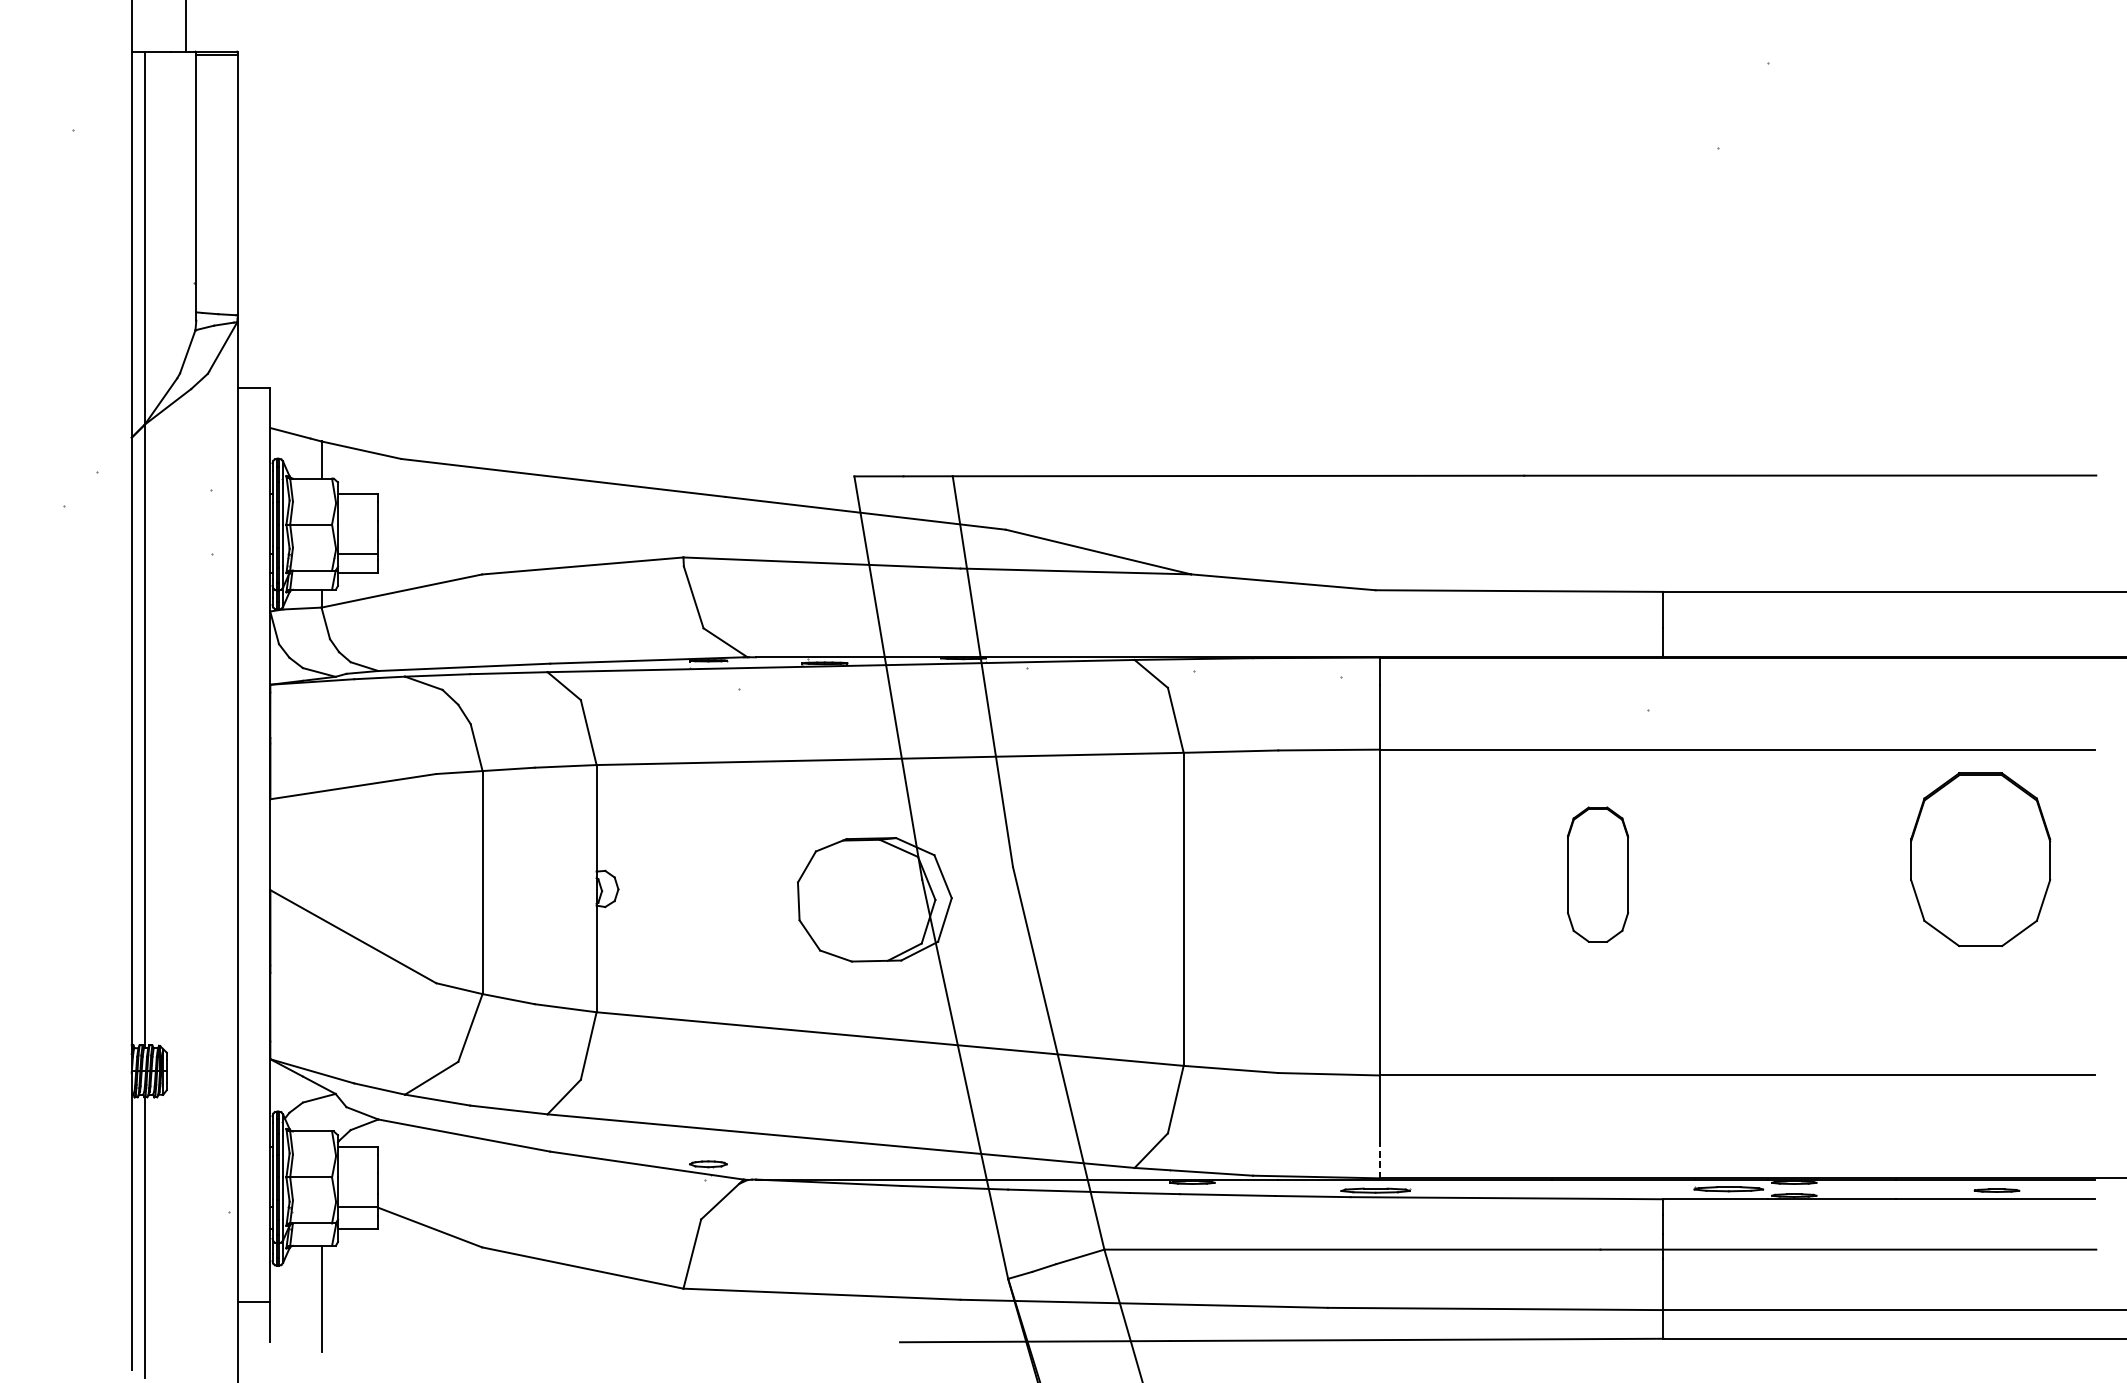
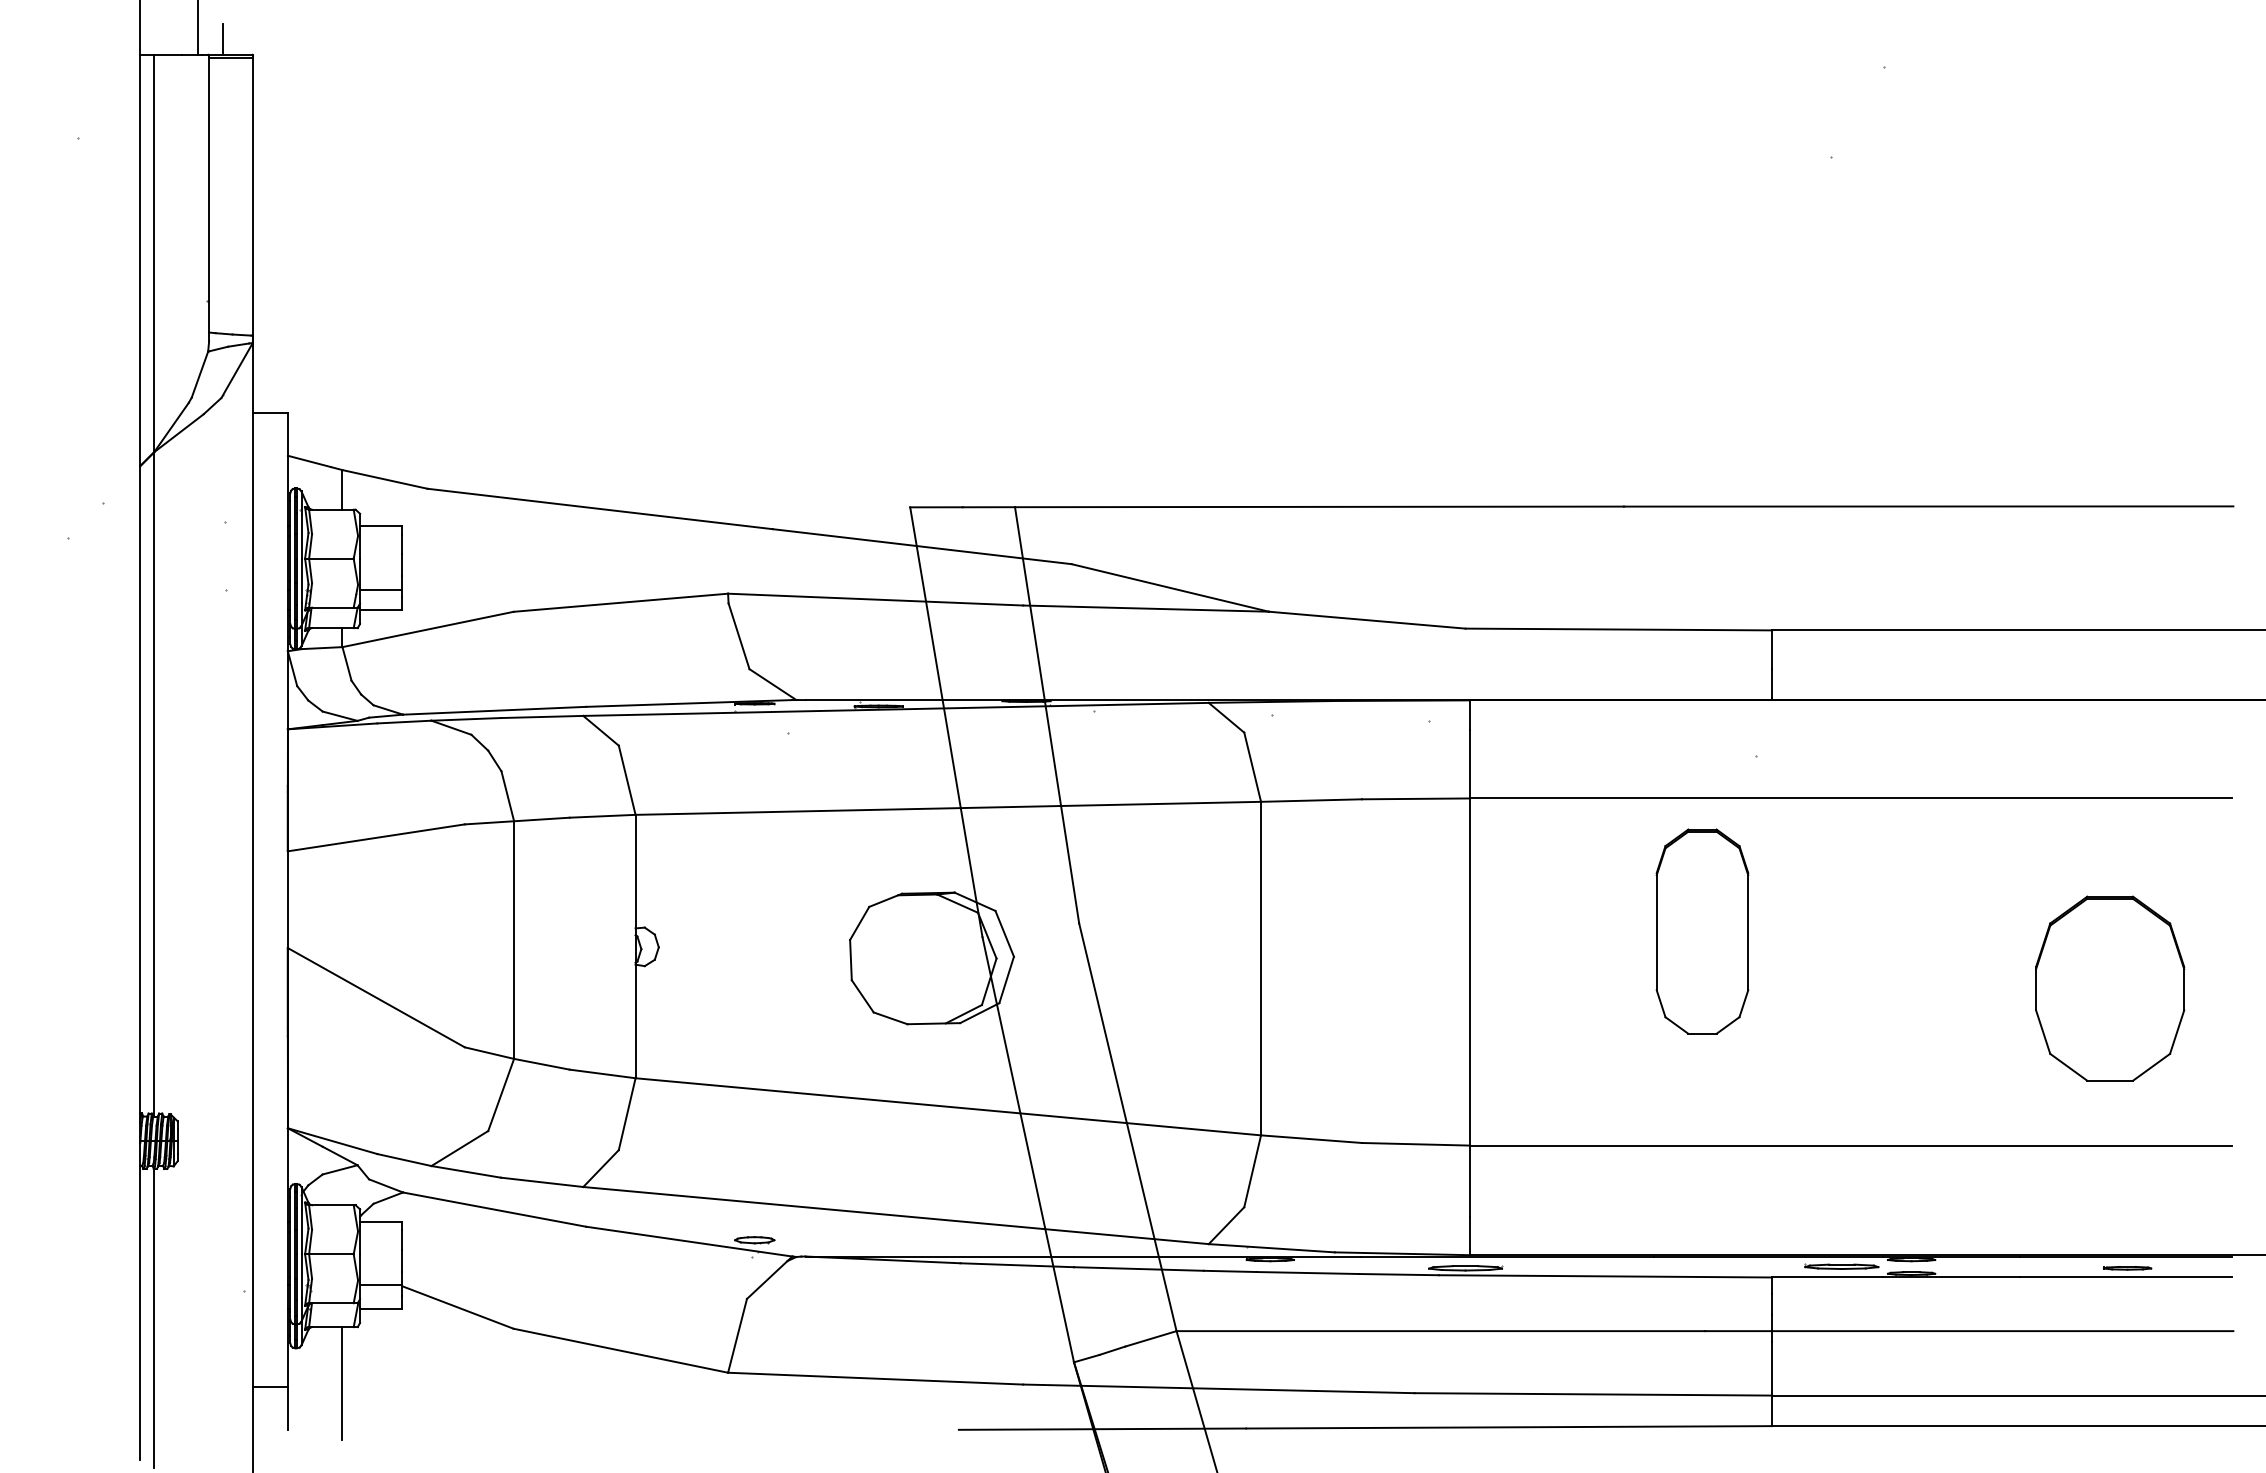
line: (208, 36) -> (222, 38), added
part: (1980, 859) -> (2110, 988), moved
part: (1598, 874) -> (1702, 931), size x1.43
line: (1380, 1160) -> (1470, 1236), dashed -> solid

